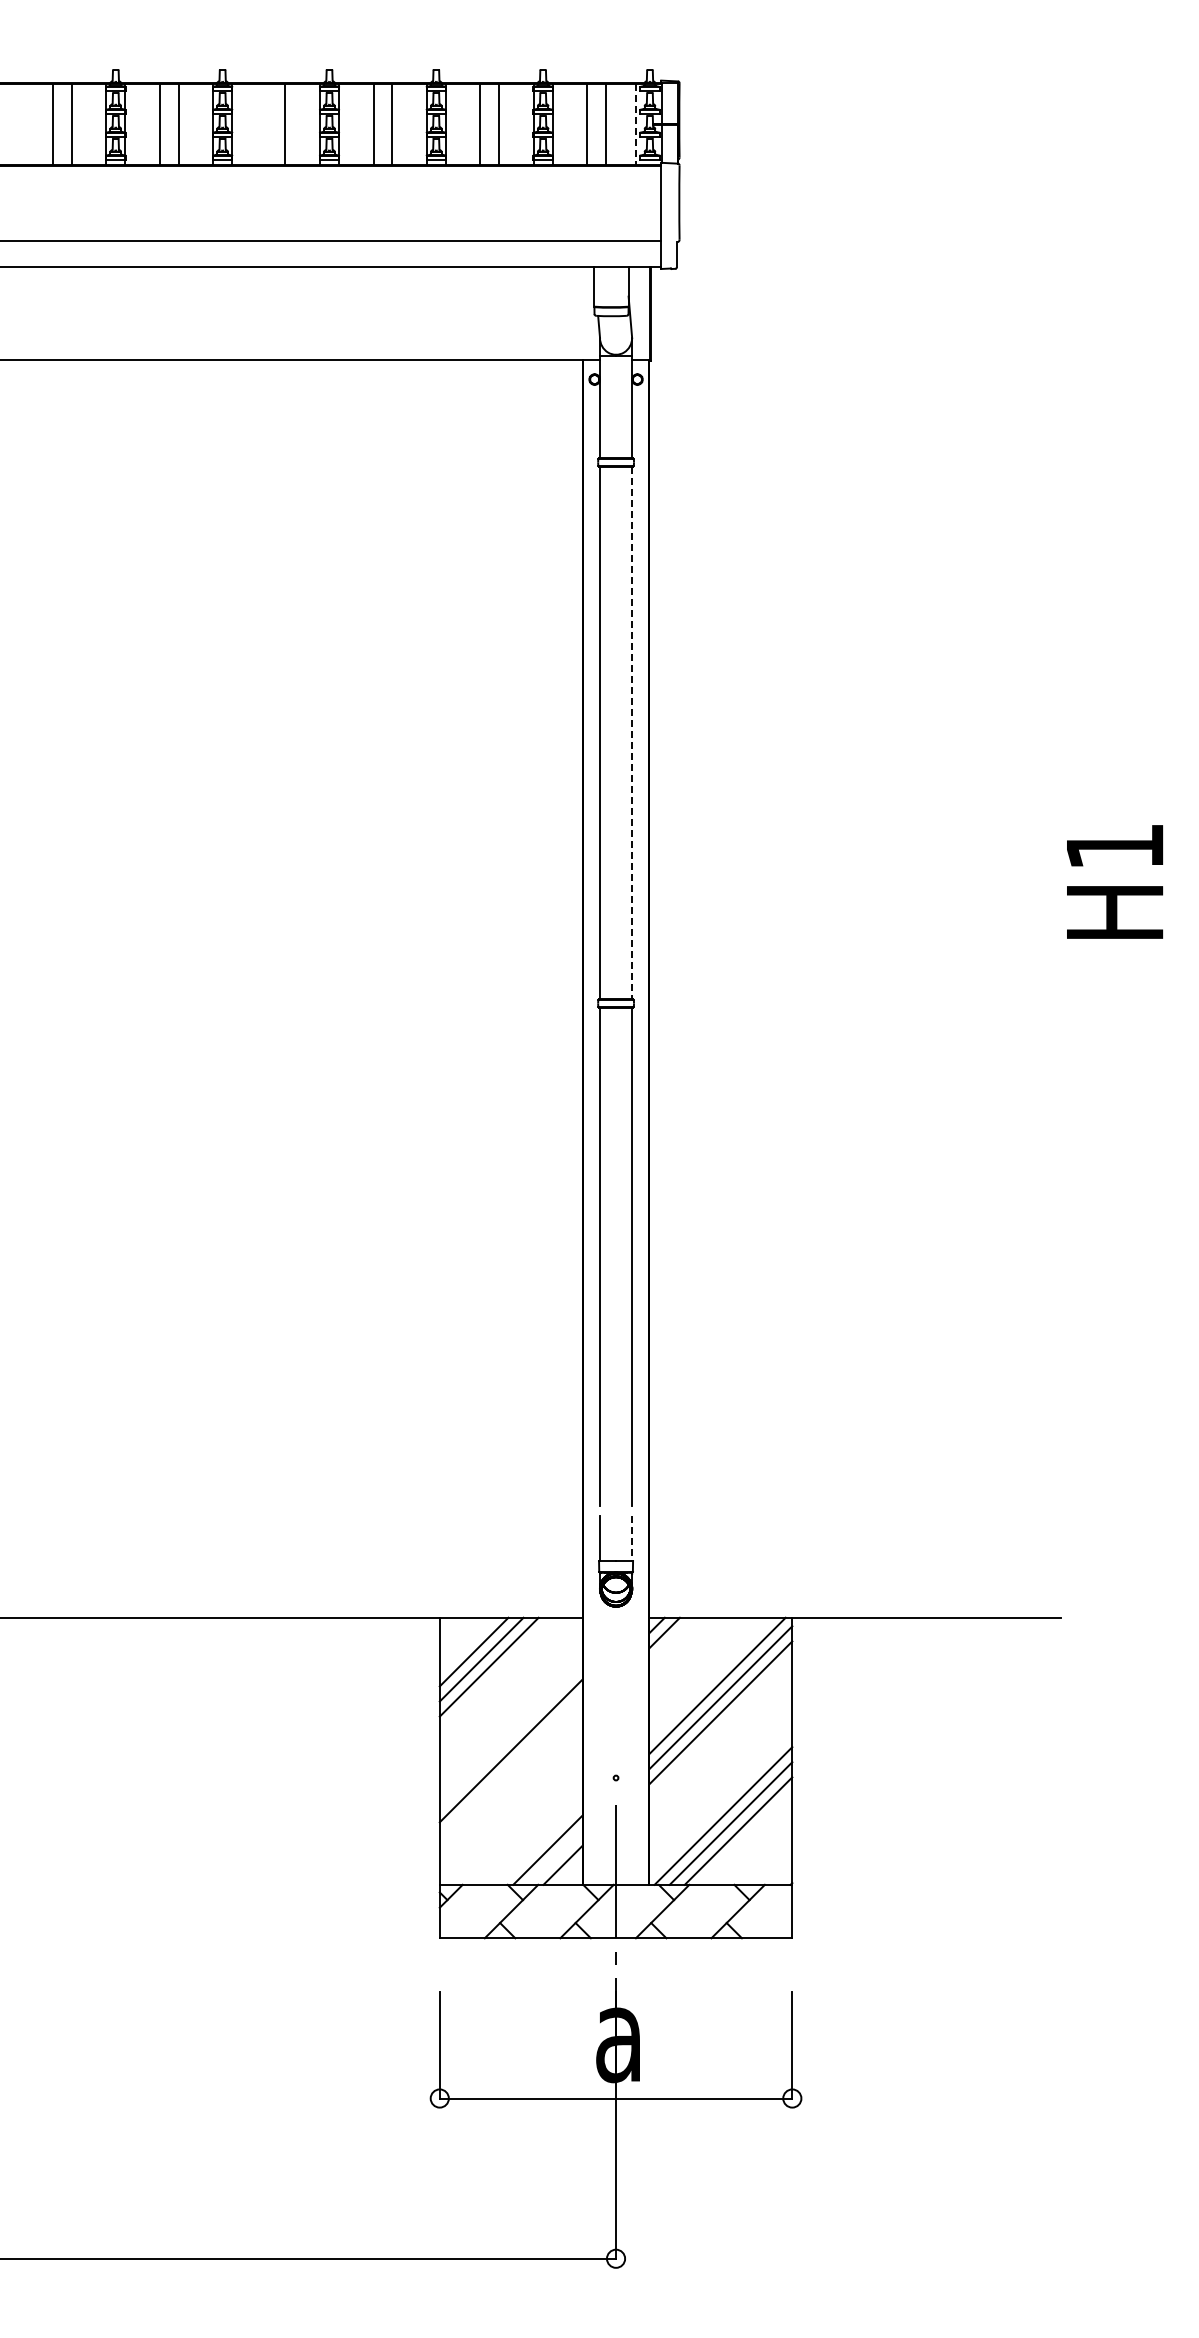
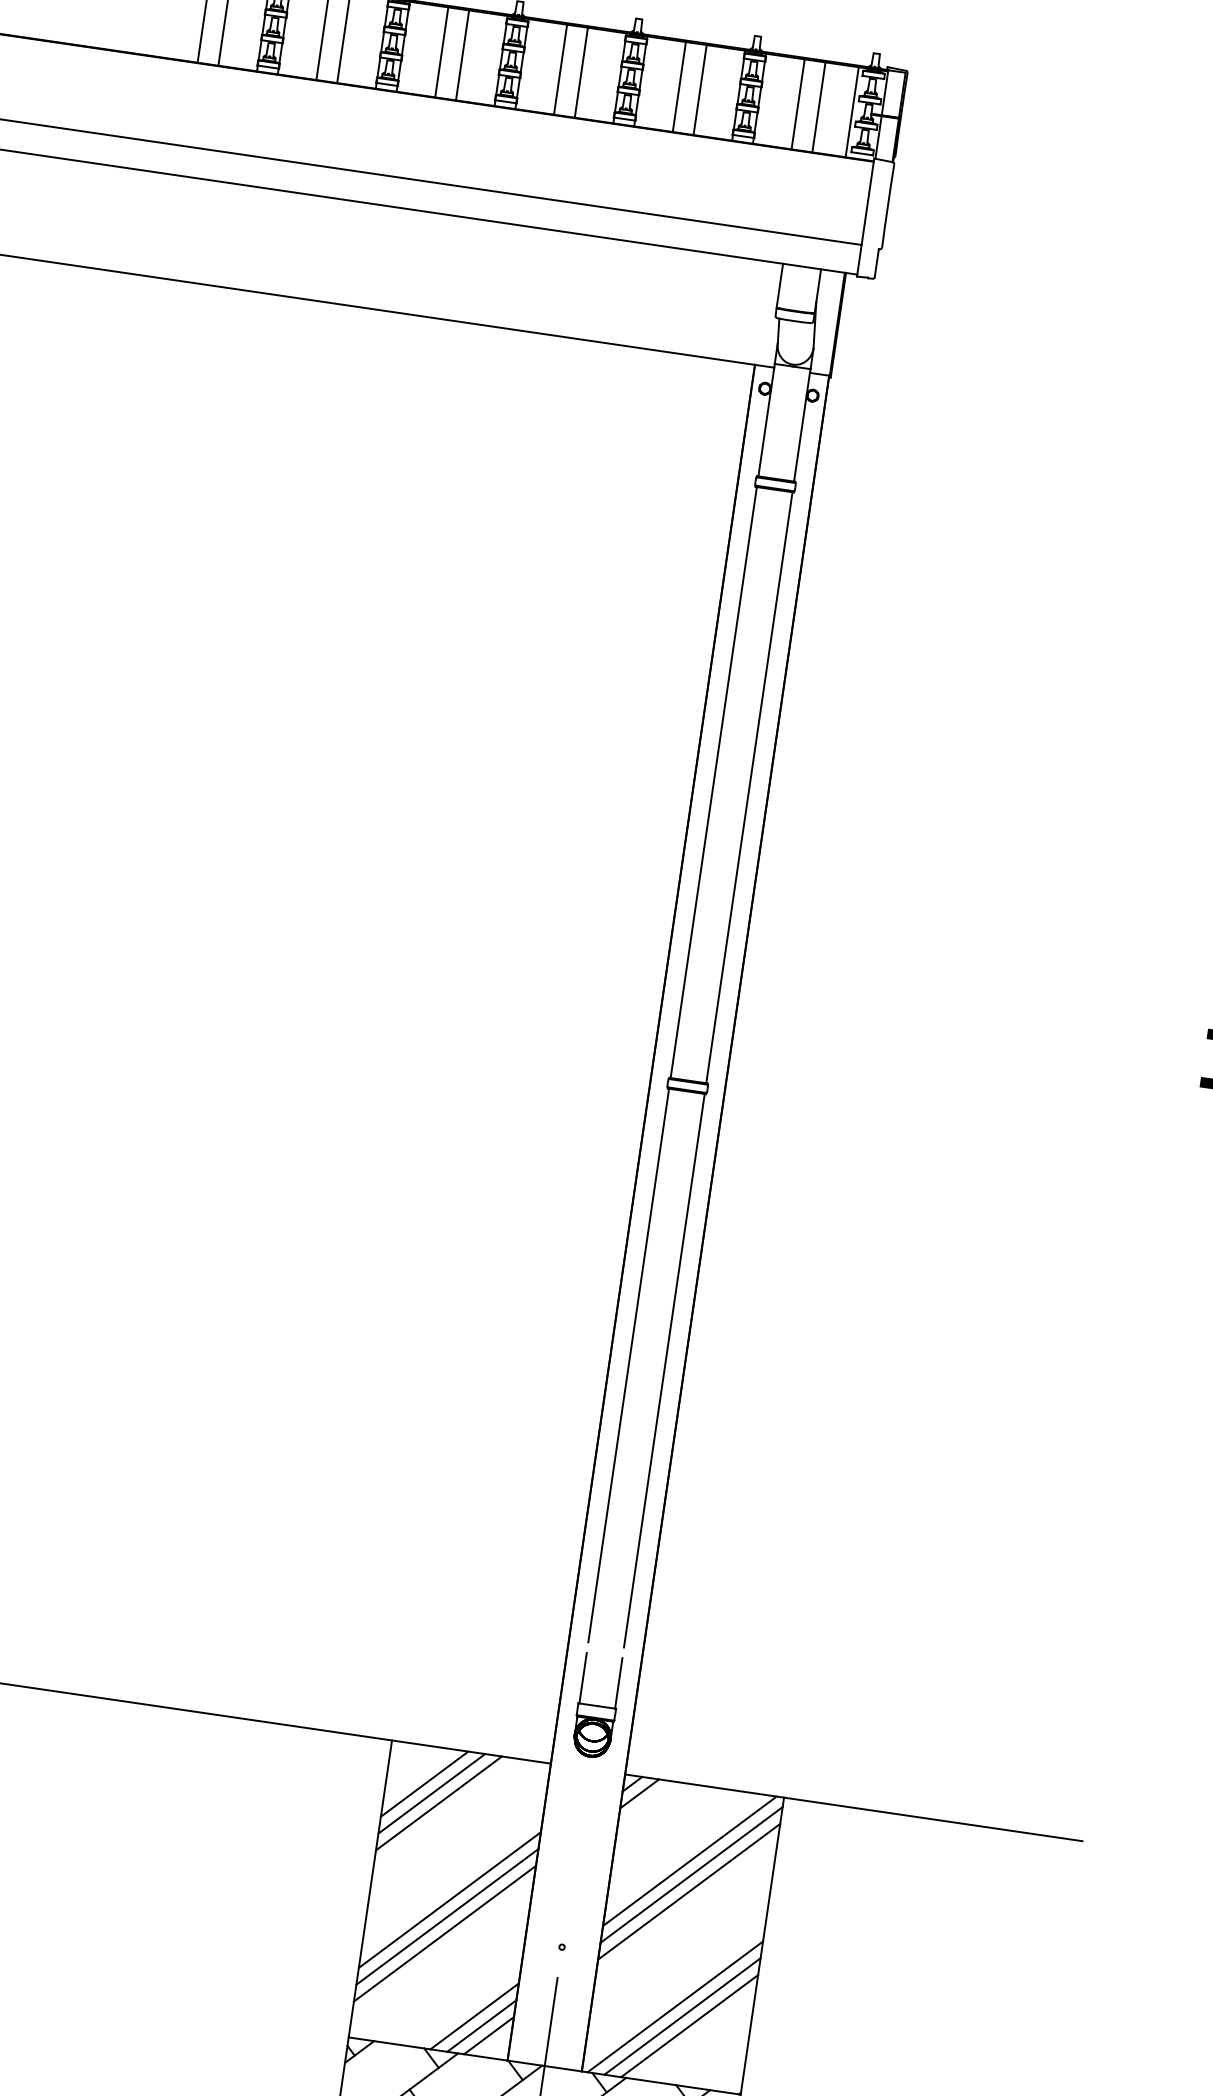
line: (266, 124) -> (441, 51), added
line: (635, 125) -> (851, 112), dashed -> solid
line: (632, 732) -> (749, 787), dashed -> solid
line: (632, 1538) -> (619, 1683), dashed -> solid
line: (510, 1765) -> (446, 1916), added
line: (510, 1780) -> (444, 1932), added
line: (555, 1857) -> (481, 2025), added

